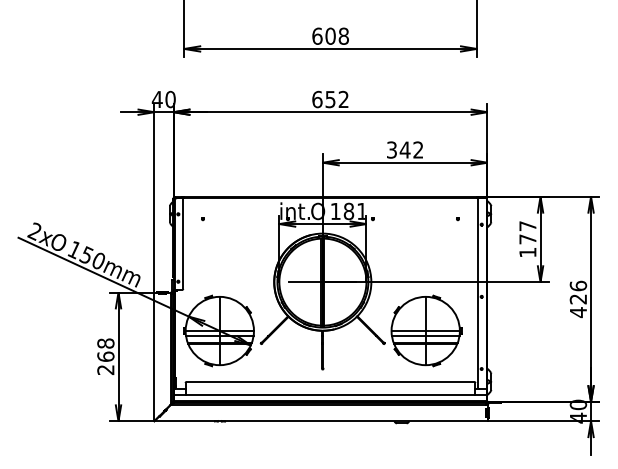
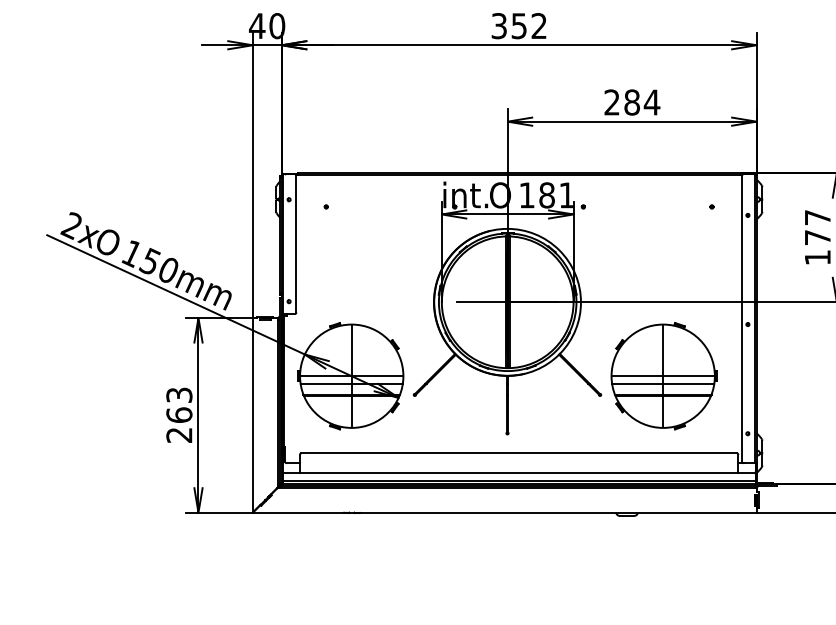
text: (317, 99) -> (499, 26), 652 -> 352
text: (405, 149) -> (632, 101), 342 -> 284
text: (105, 343) -> (178, 395), 268 -> 263

